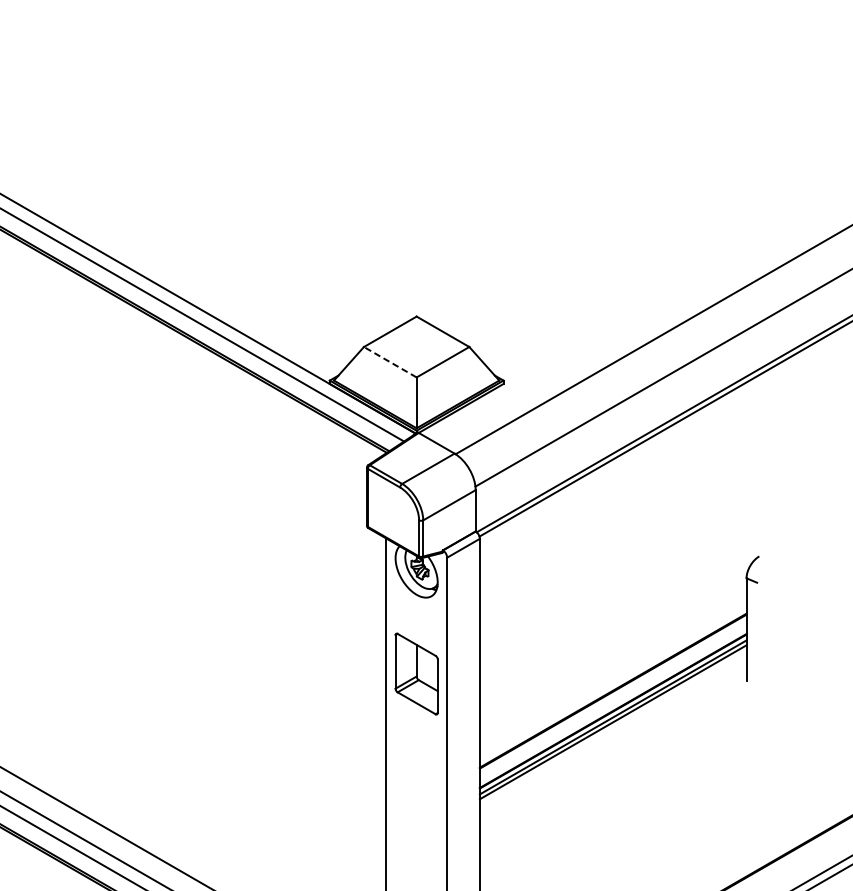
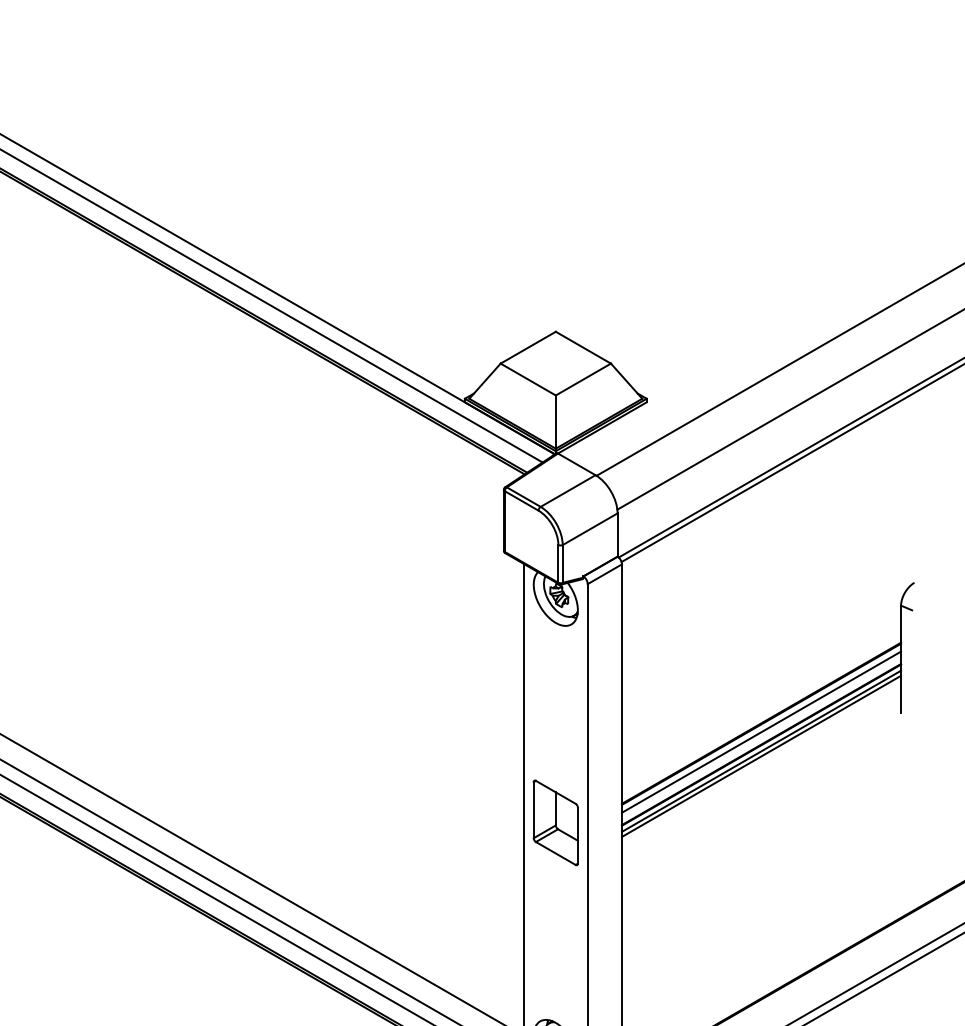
line: (390, 362) -> (528, 379), dashed -> solid
part: (416, 673) -> (555, 822), moved
line: (613, 698) -> (761, 731), added

